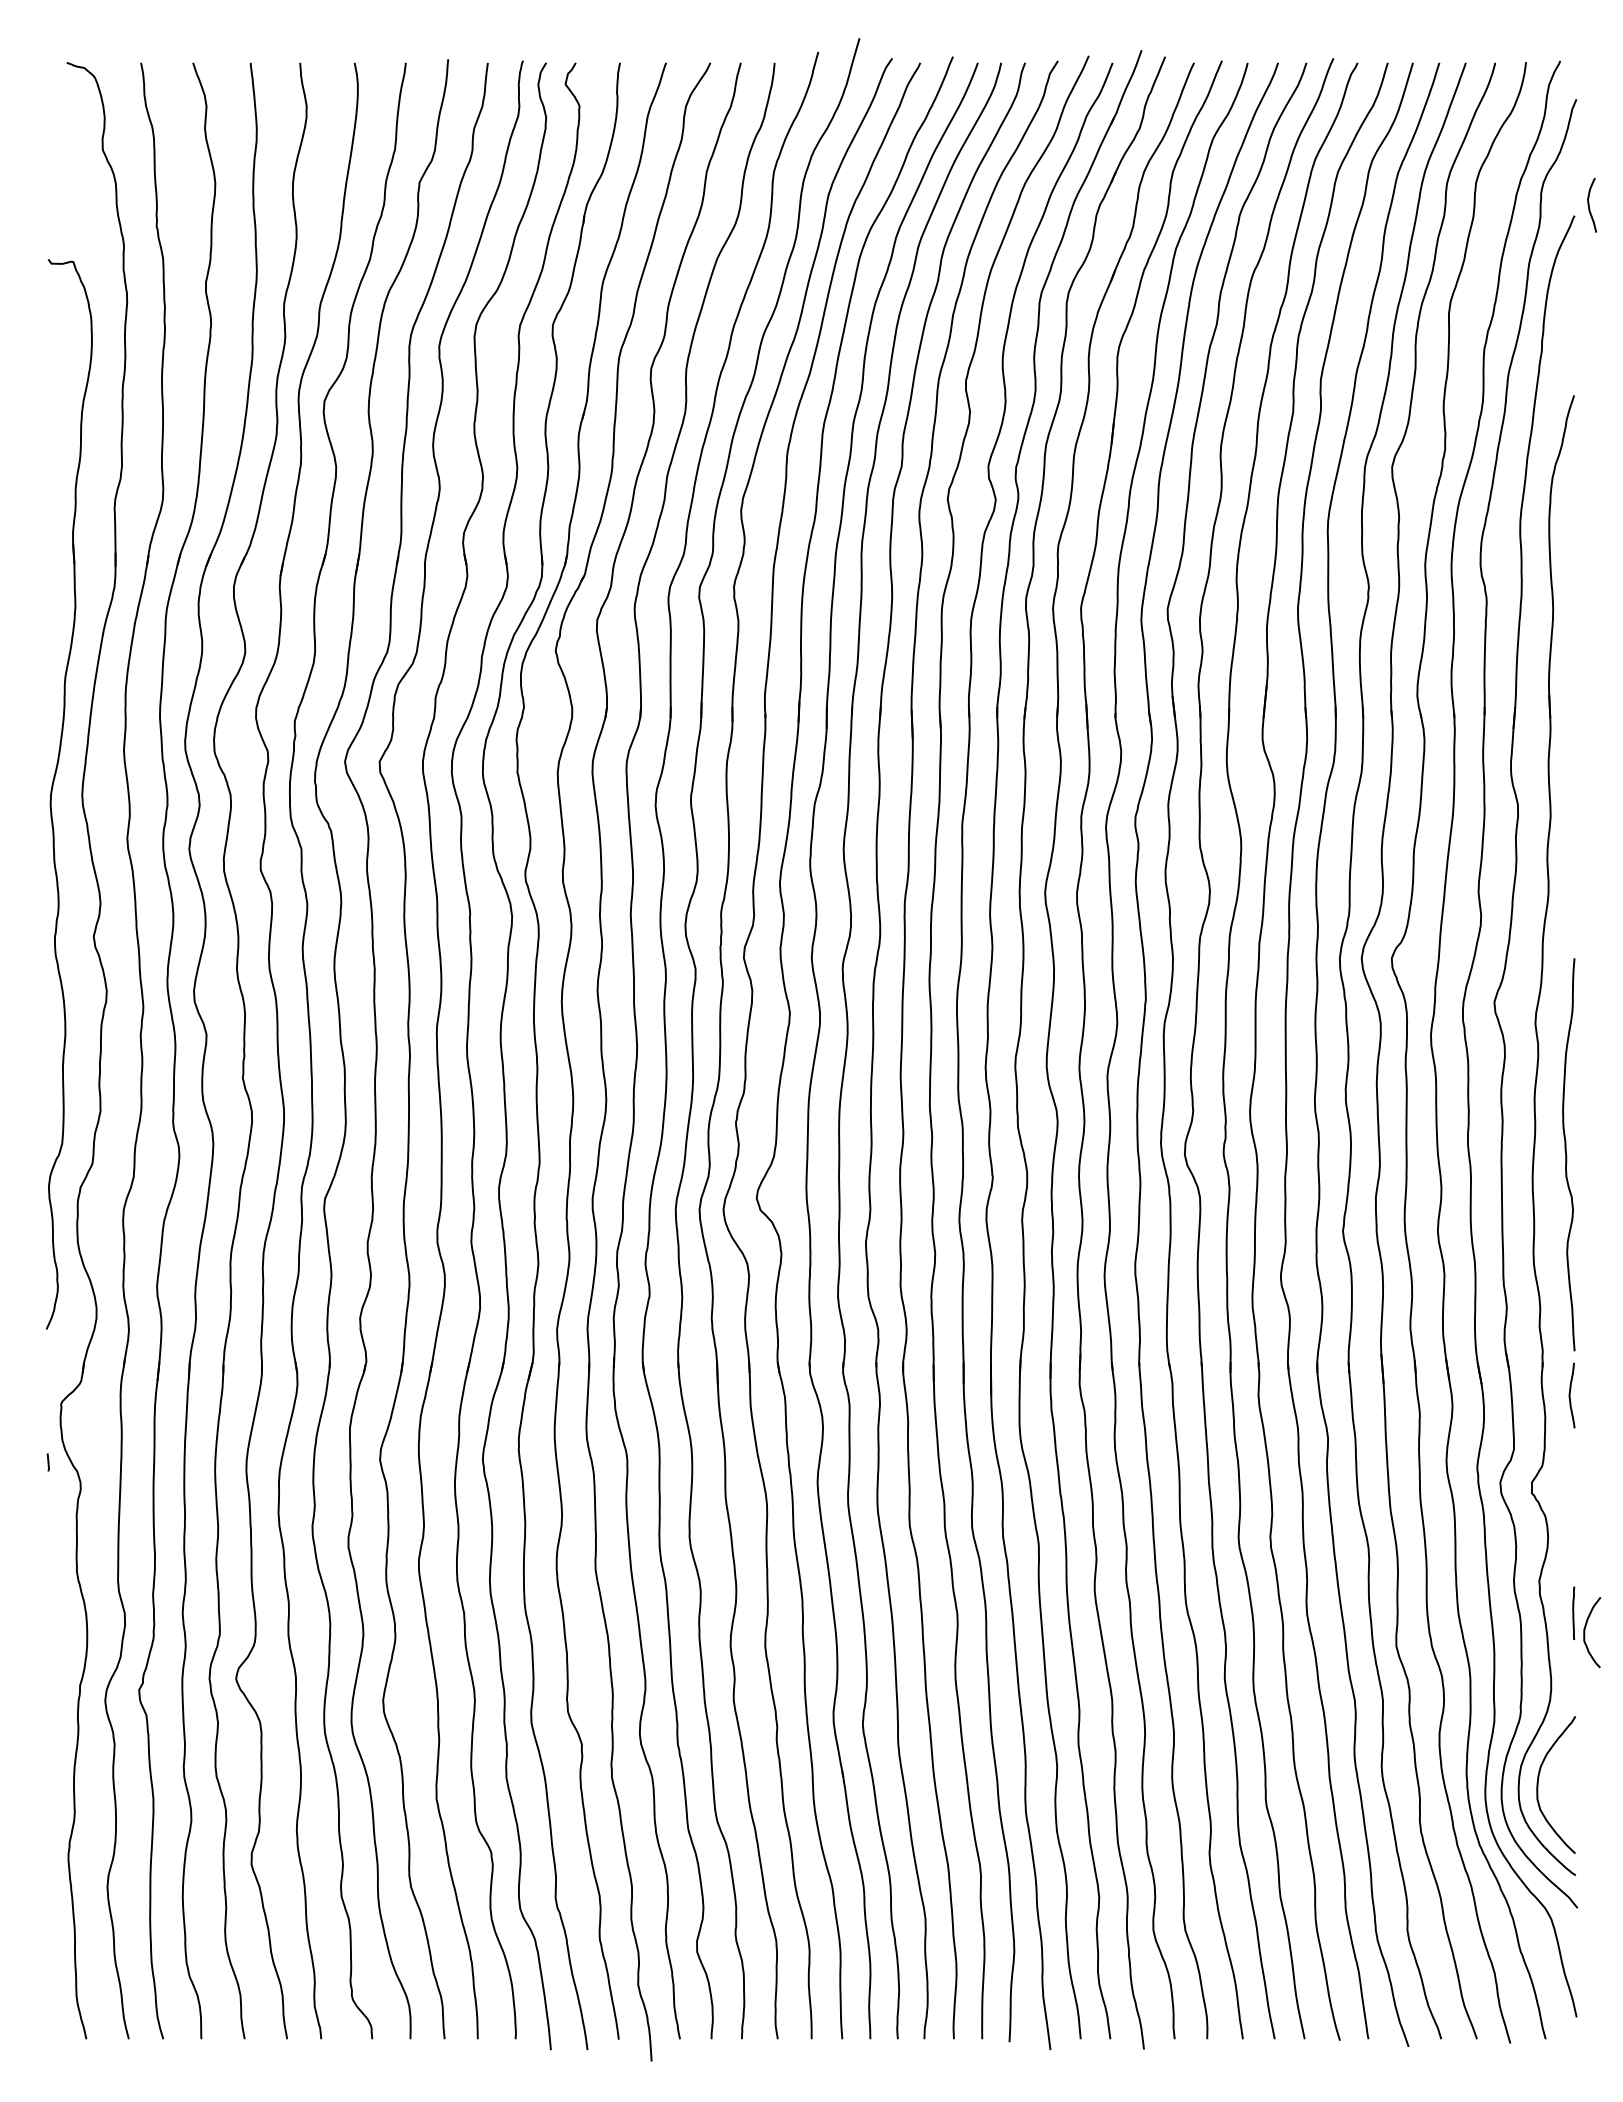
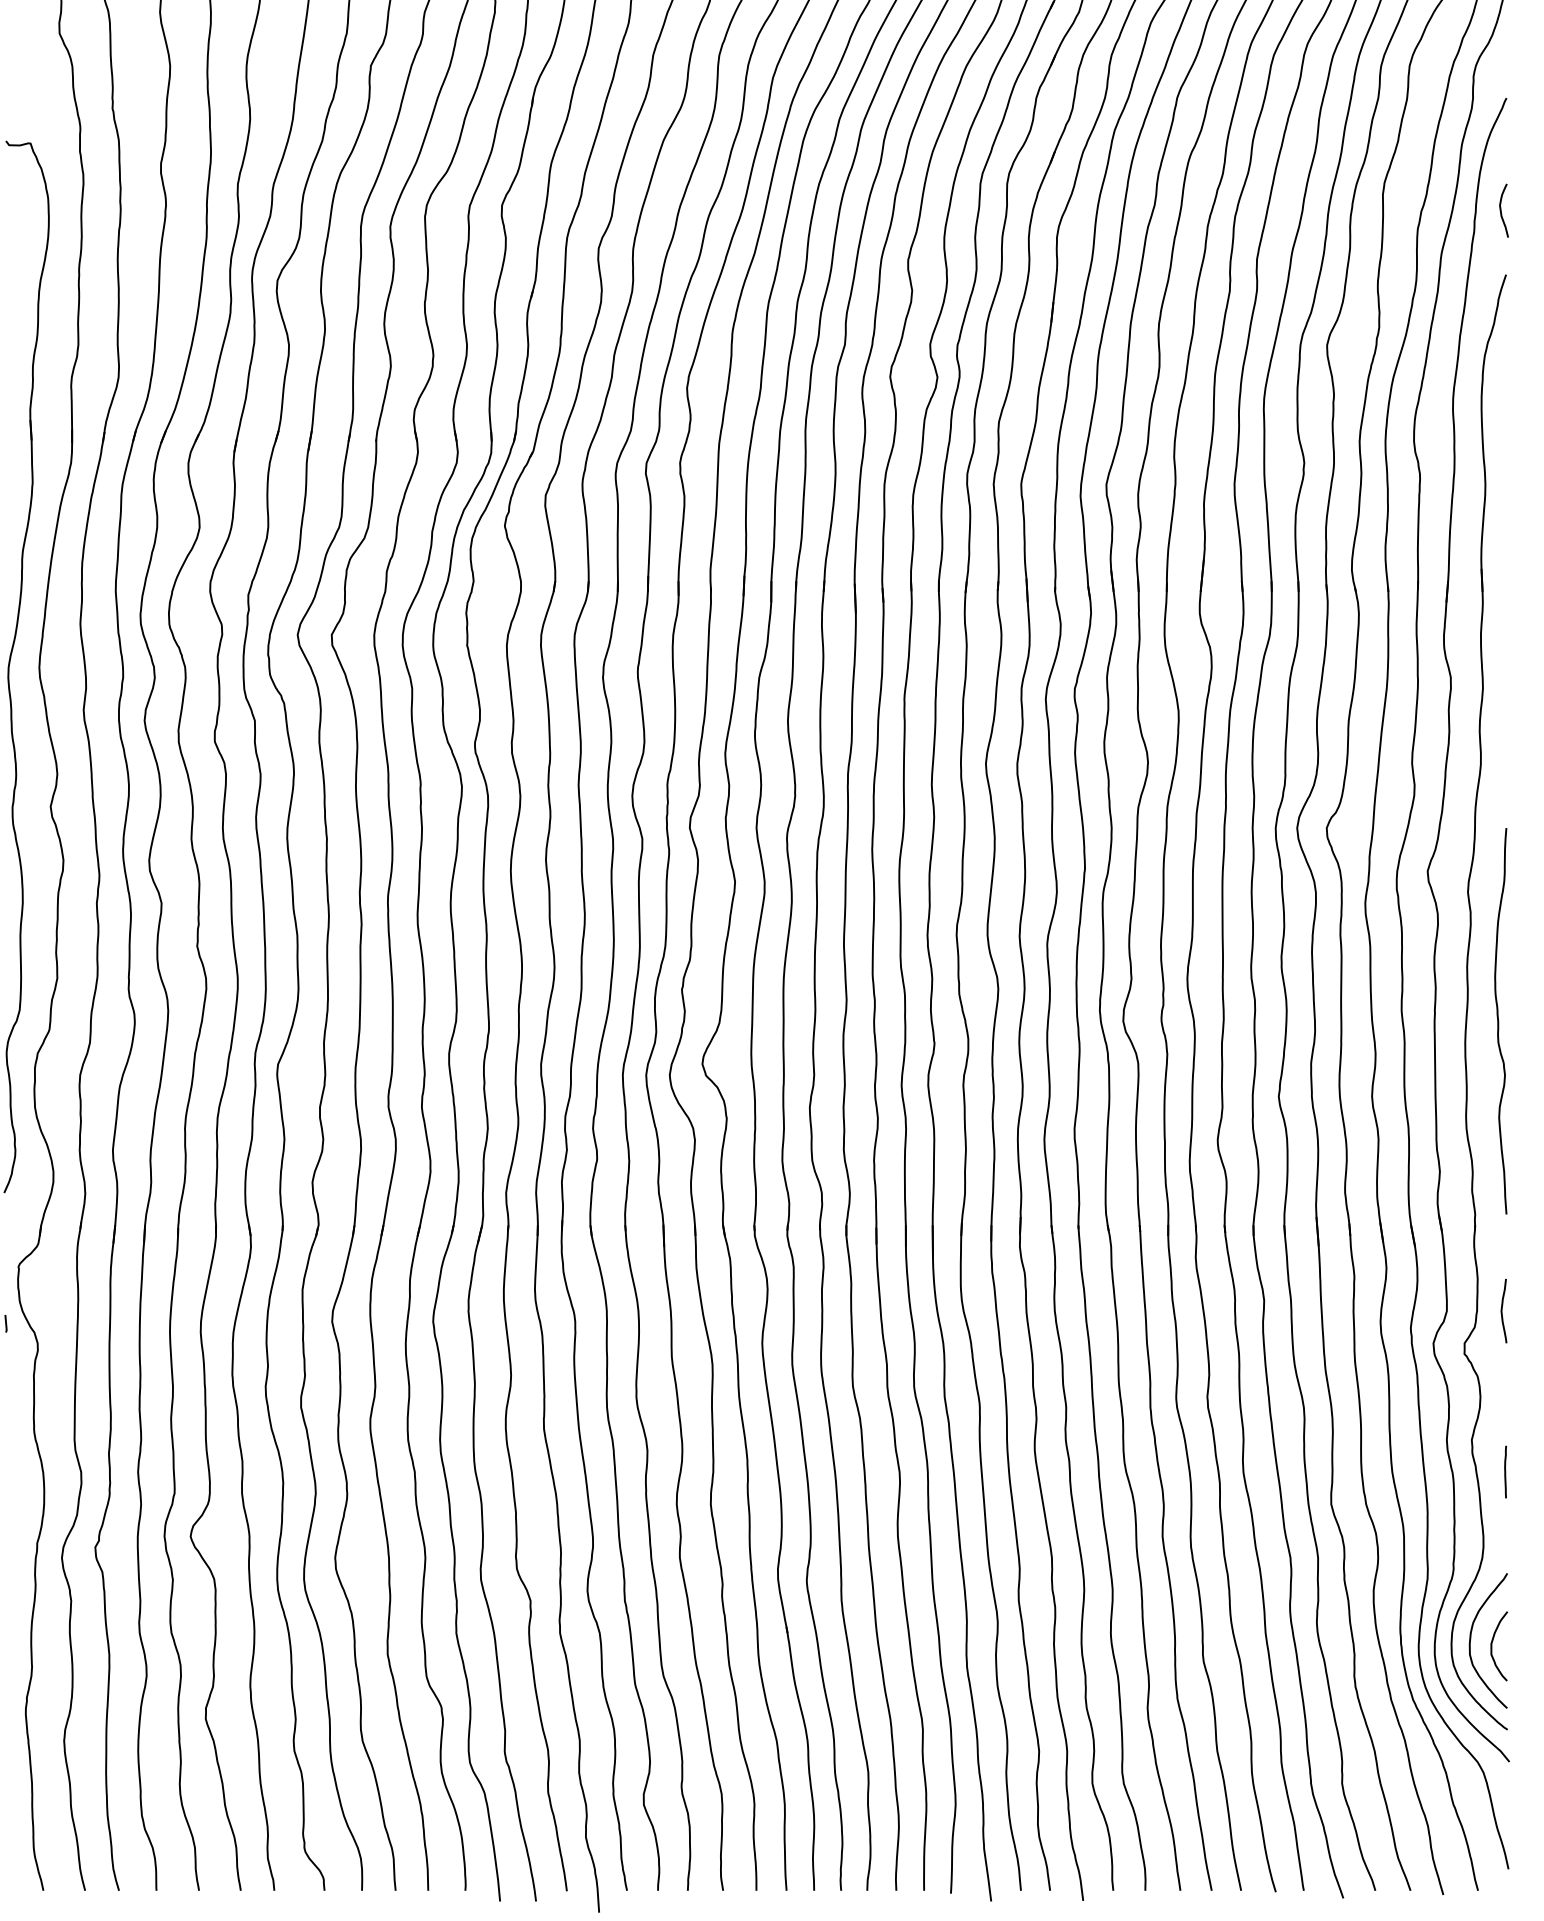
curve: (1589, 204) -> (1501, 209), moved
curve: (1570, 1395) -> (1502, 1311), moved
curve: (1585, 1632) -> (1492, 1646), moved

